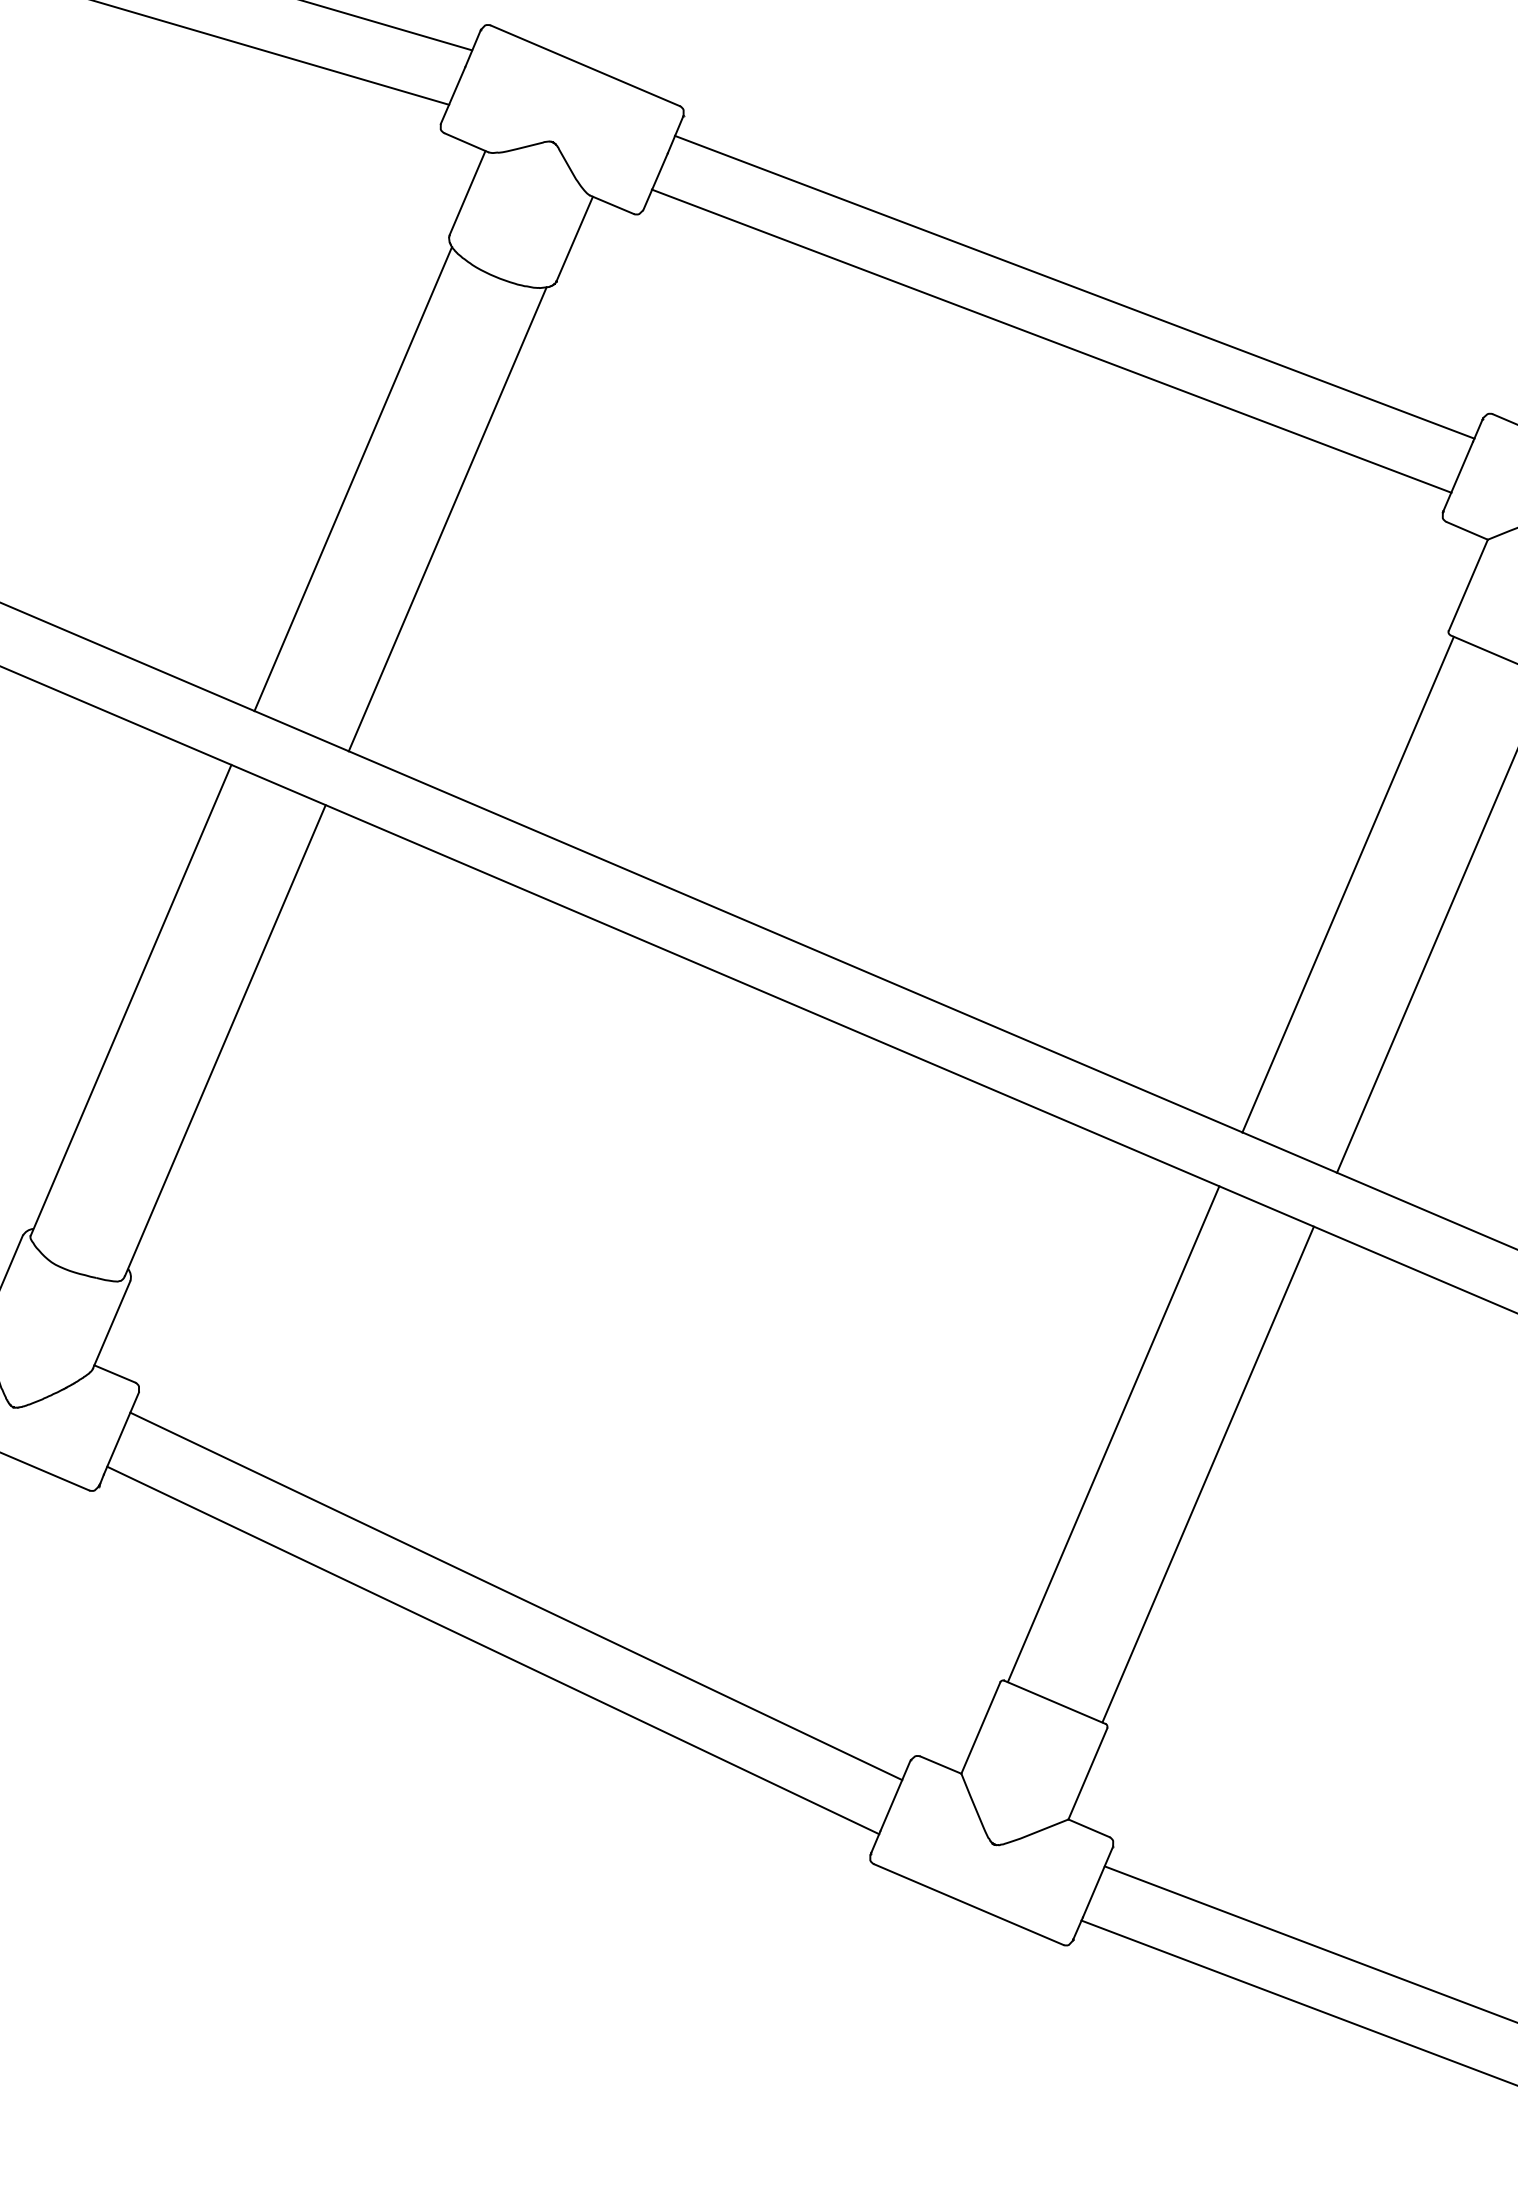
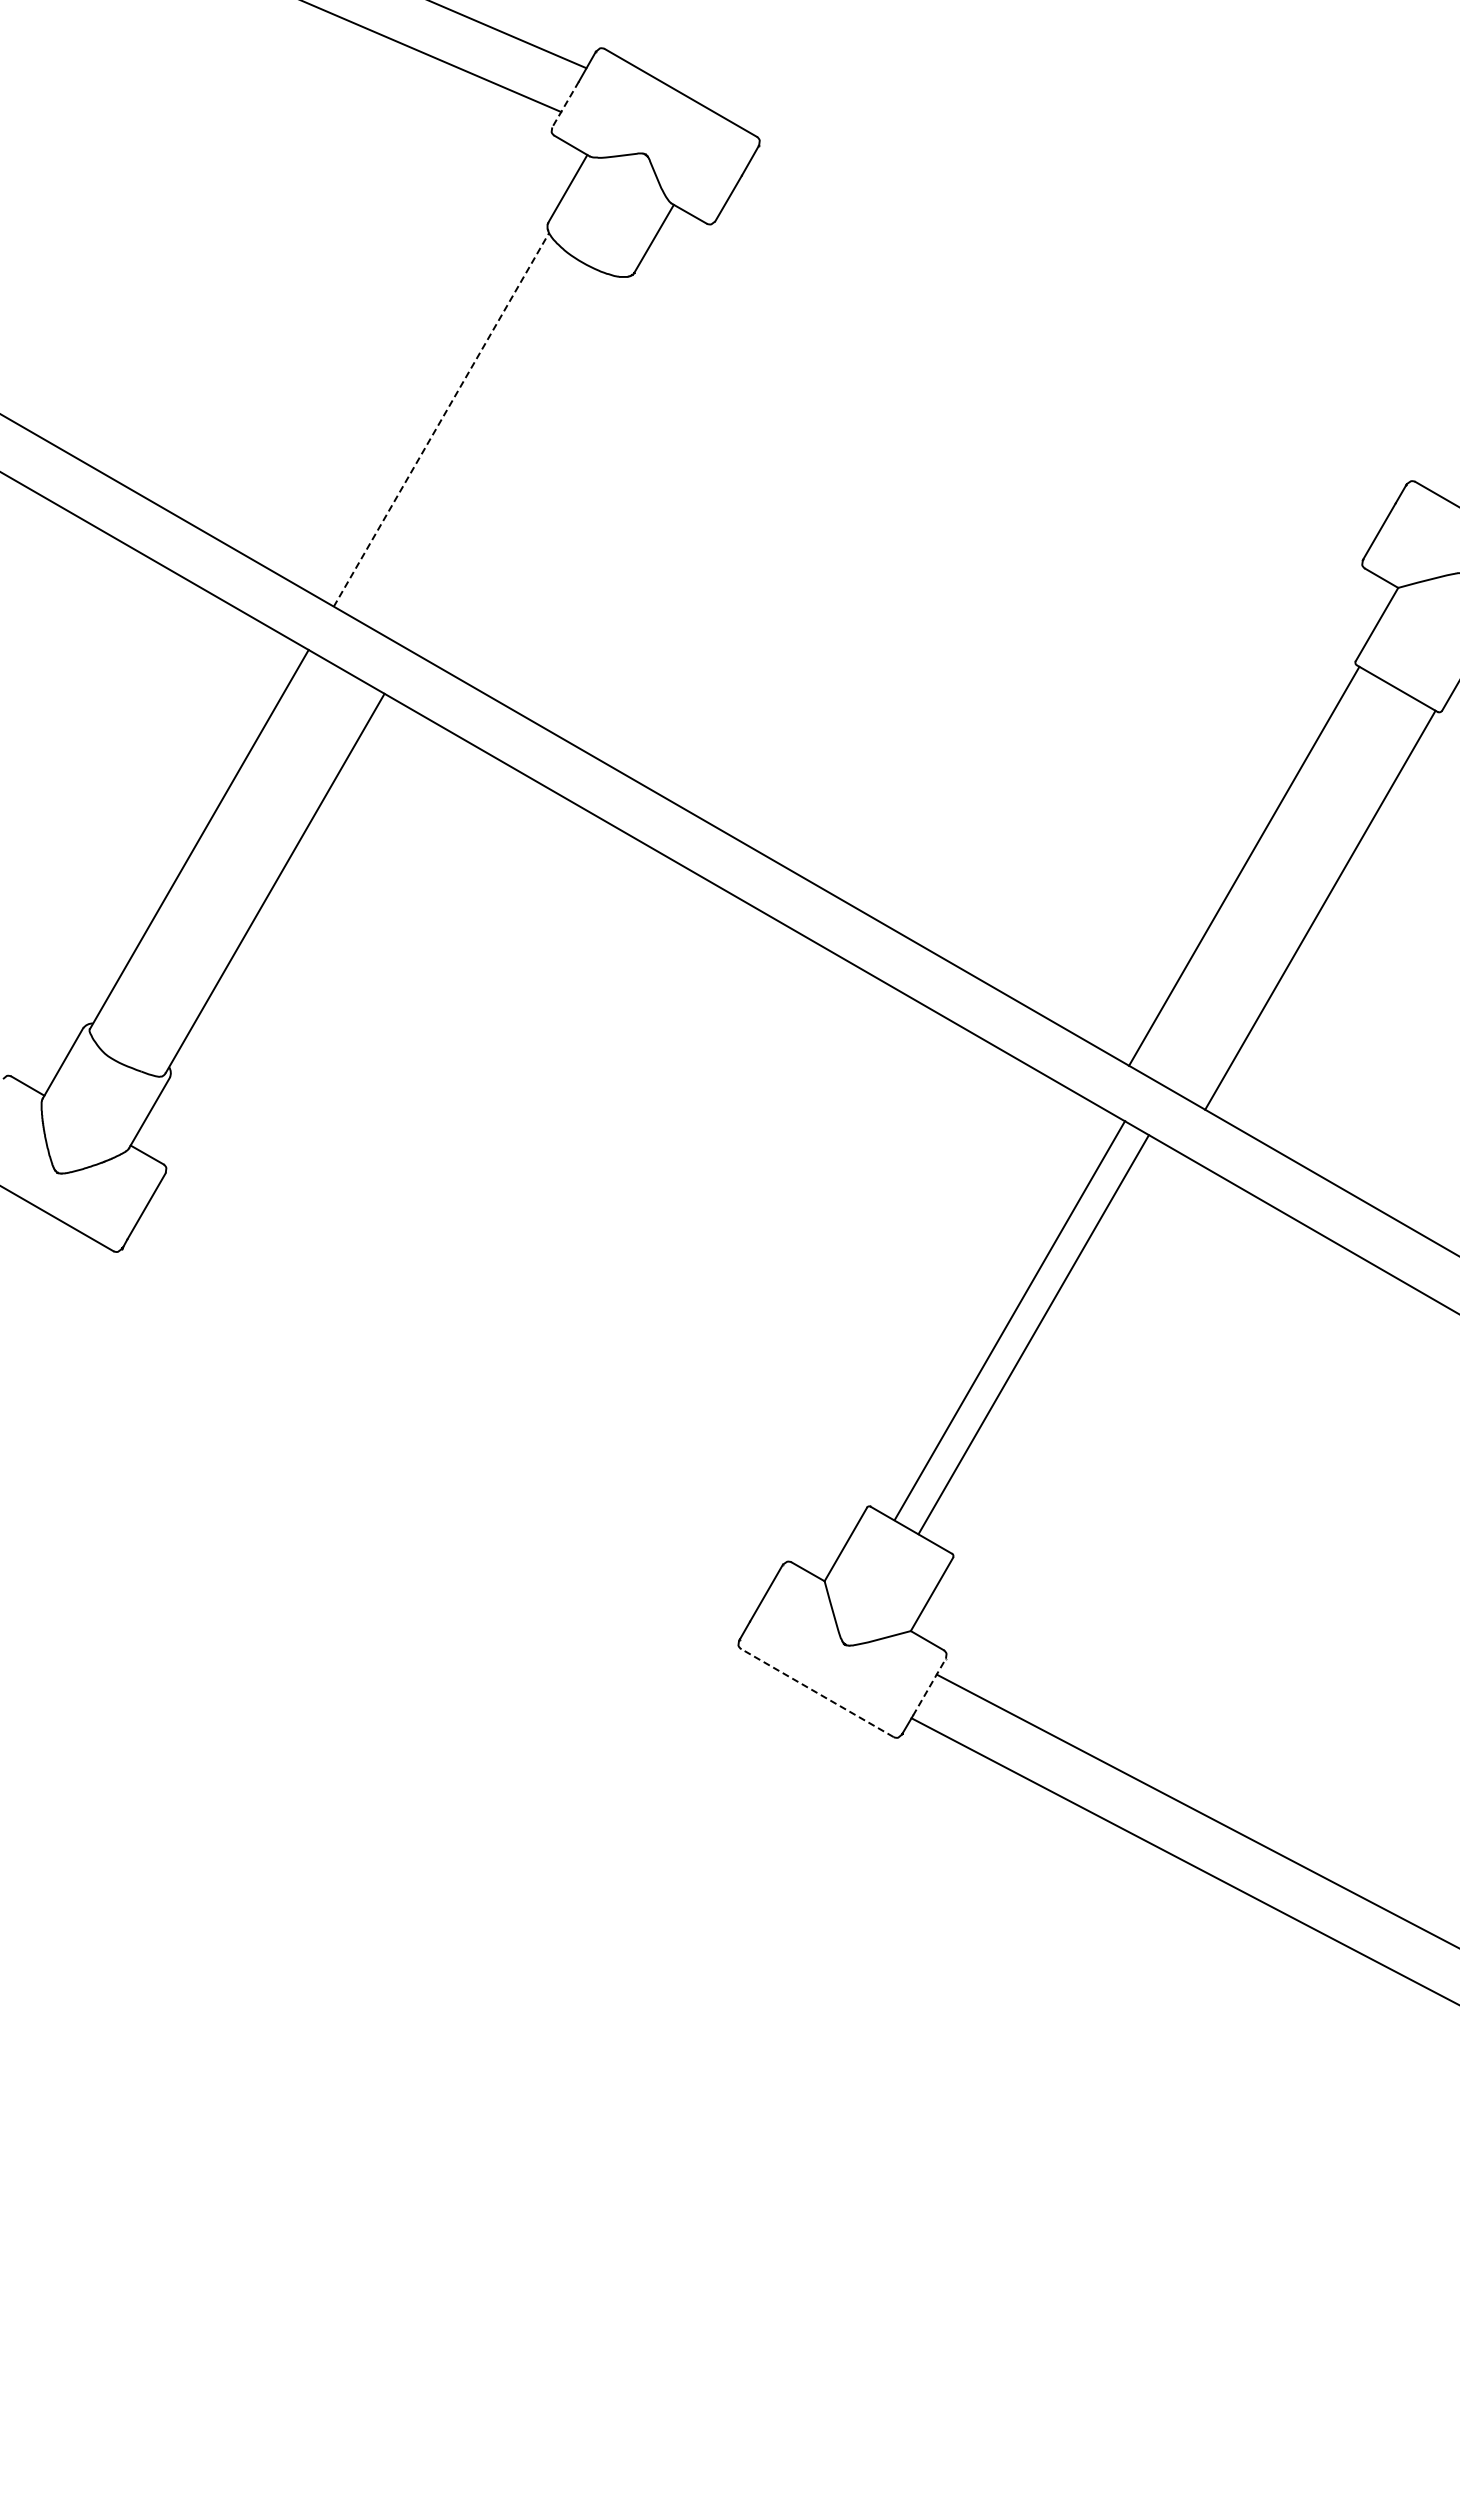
line: (452, 95) -> (565, 104), solid -> dashed
line: (1074, 286) -> (1073, 330), removed
line: (1051, 341) -> (1048, 374), removed
line: (353, 478) -> (441, 419), solid -> dashed
line: (447, 519) -> (517, 463), removed
line: (1113, 1434) -> (1033, 1334), moved
line: (1207, 1474) -> (1009, 1320), moved
line: (515, 1595) -> (464, 1384), removed
line: (492, 1650) -> (439, 1428), removed
line: (1098, 1882) -> (929, 1687), solid -> dashed
line: (968, 1905) -> (817, 1693), solid -> dashed

